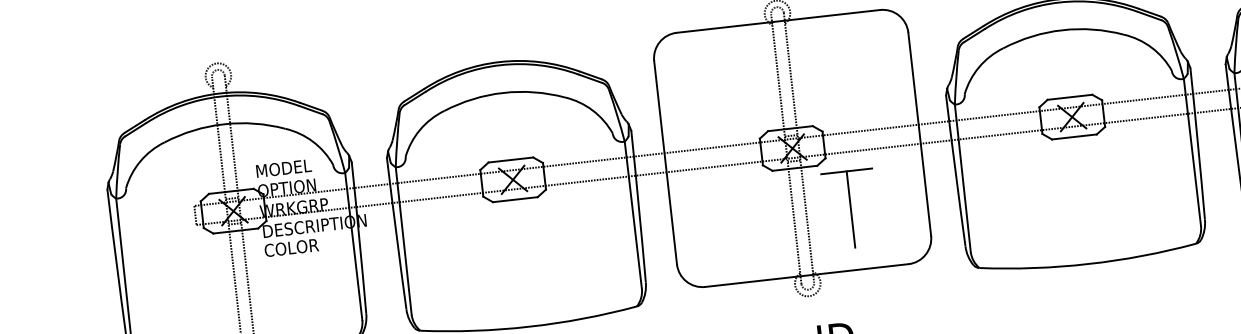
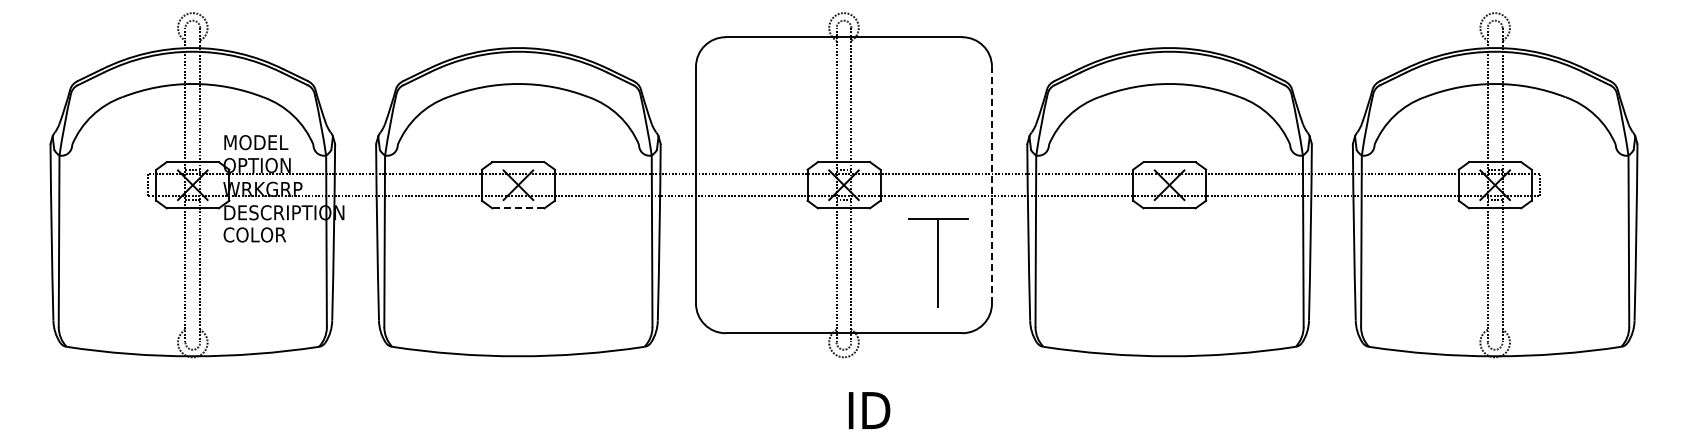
line: (919, 133) -> (991, 184), solid -> dashed
line: (514, 199) -> (517, 208), solid -> dashed
part: (851, 209) -> (938, 262), moved

